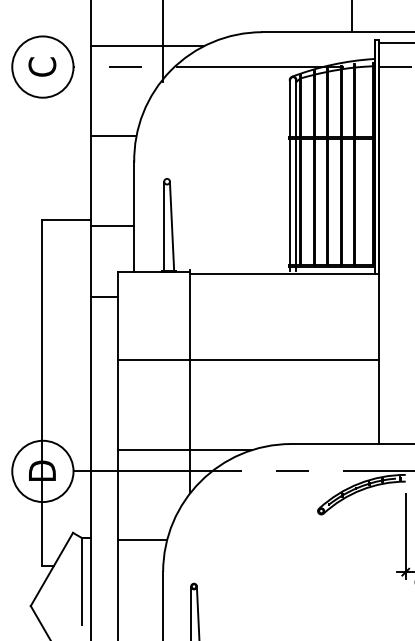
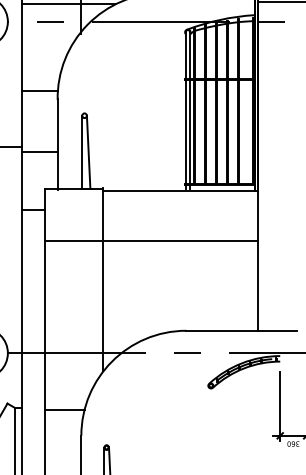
line: (112, 136) -> (39, 90), moved
line: (248, 360) -> (151, 241), moved
line: (184, 450) -> (98, 336), removed

